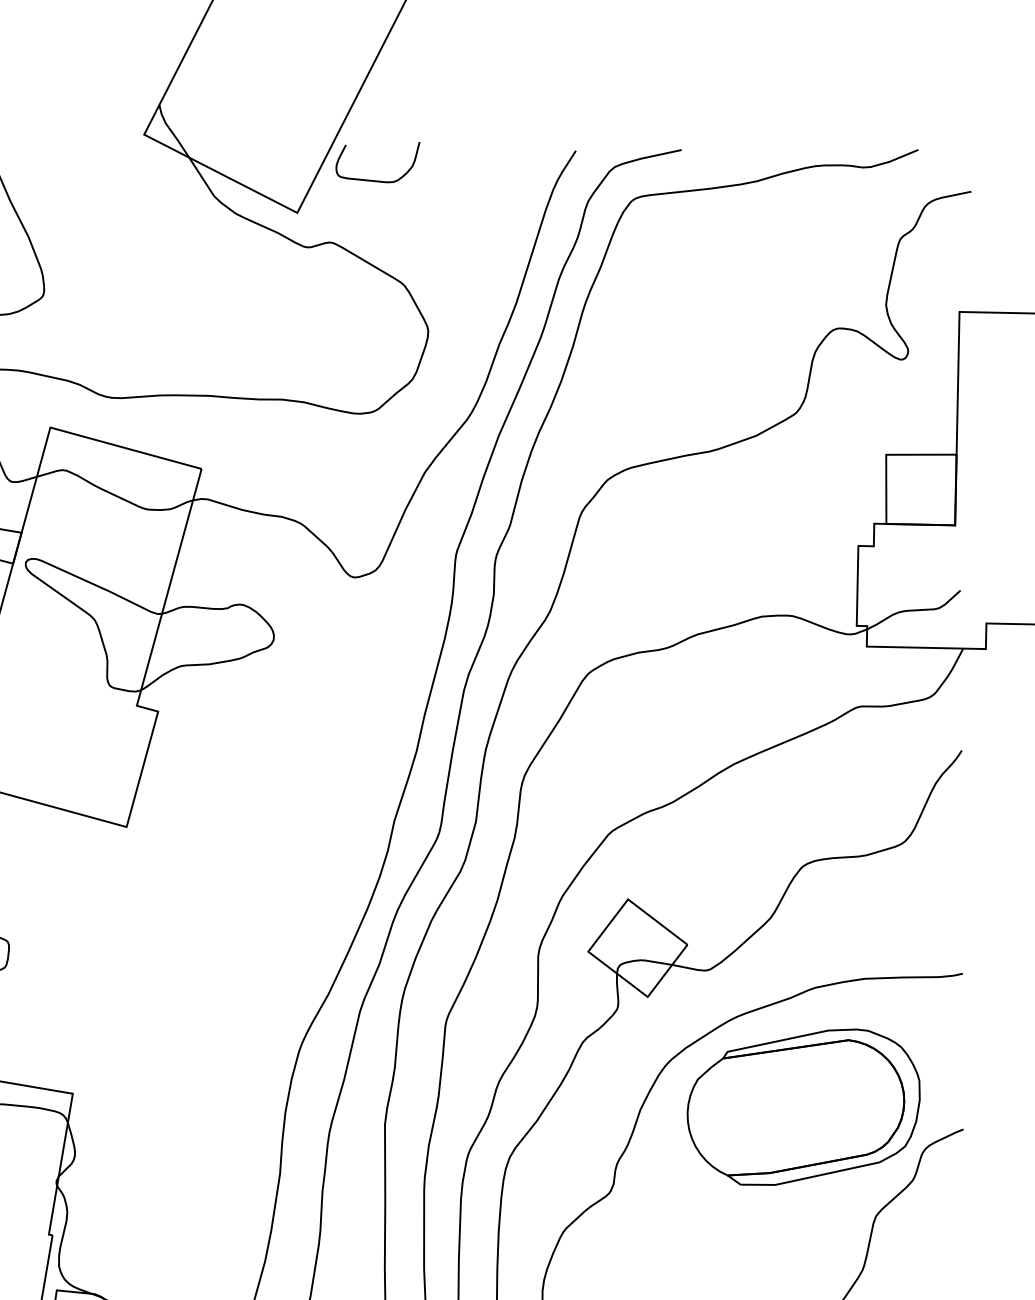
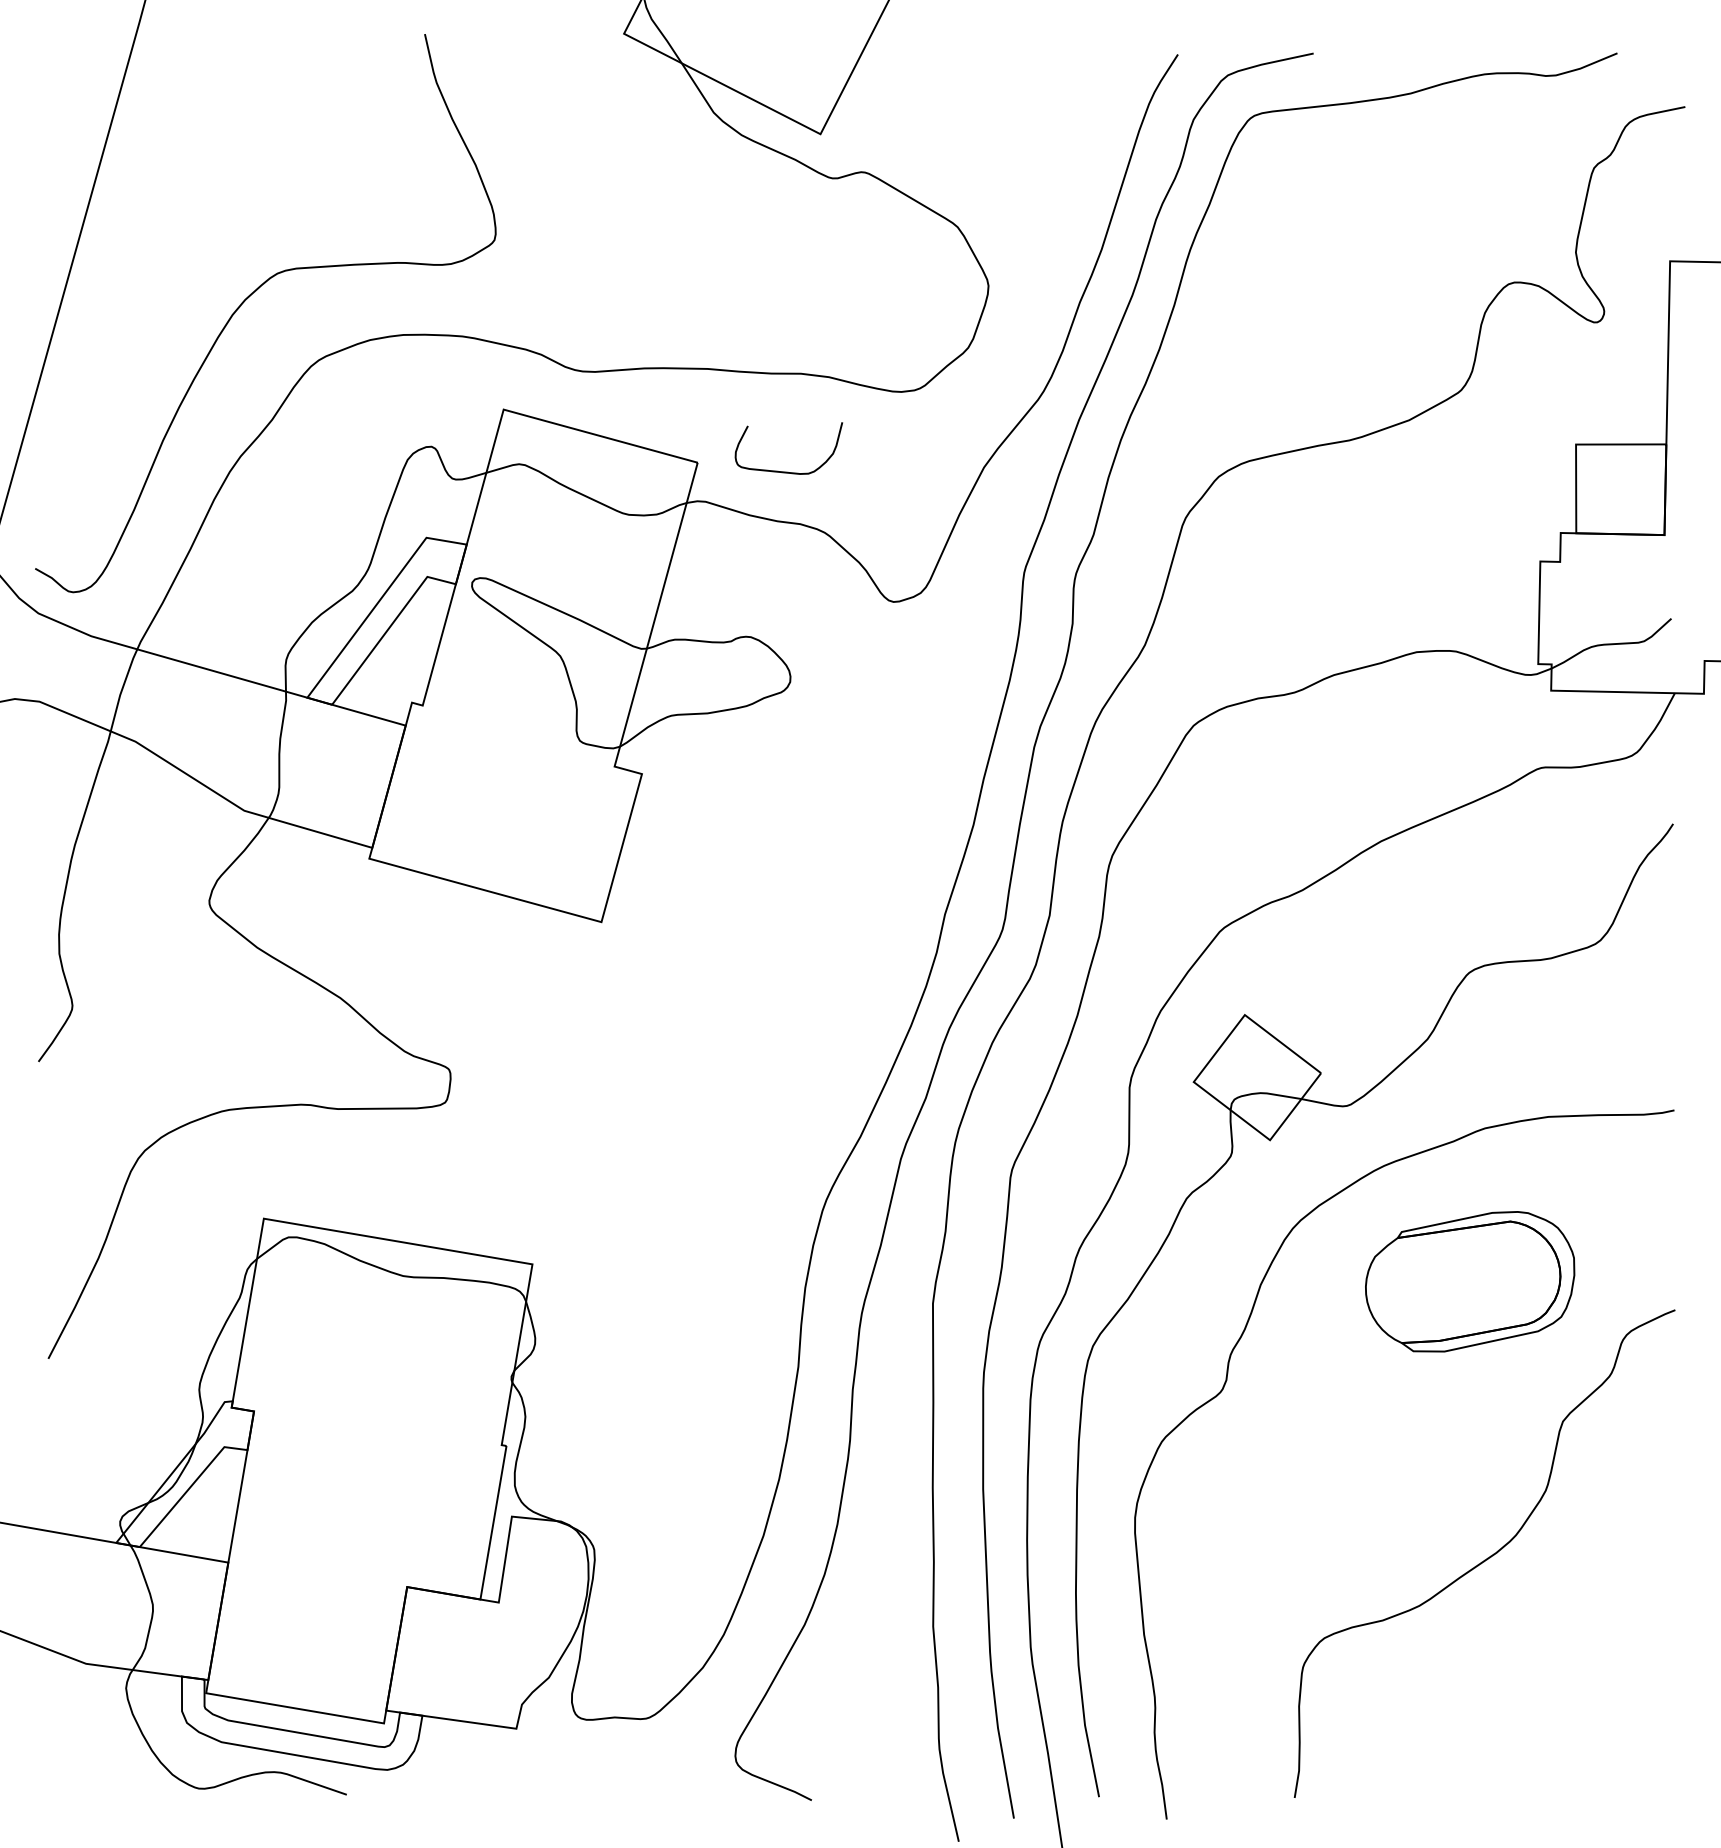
curve: (377, 180) -> (788, 471), moved
part: (803, 1107) -> (1469, 1281), size x0.7

